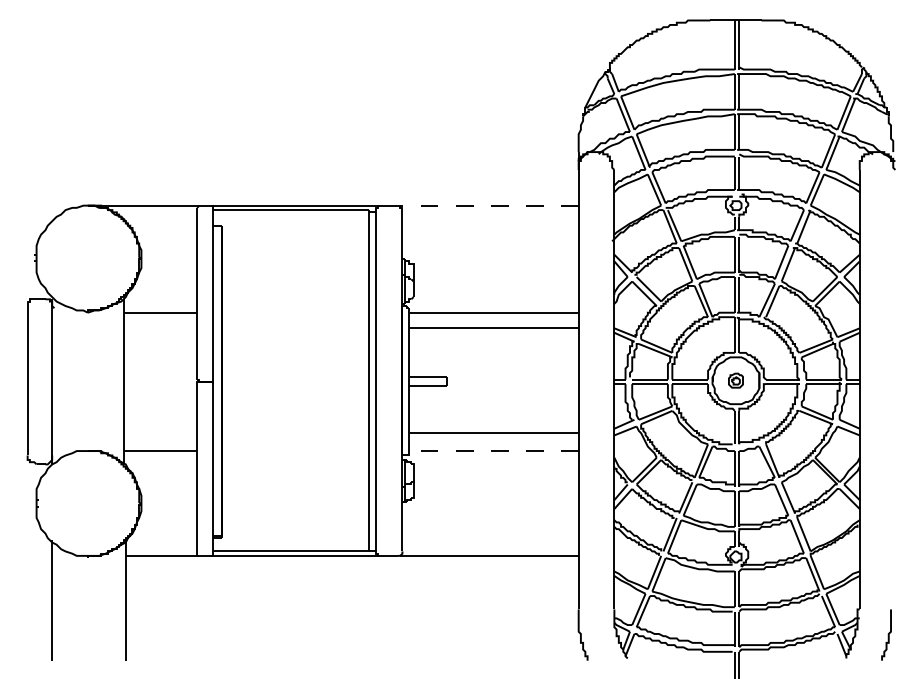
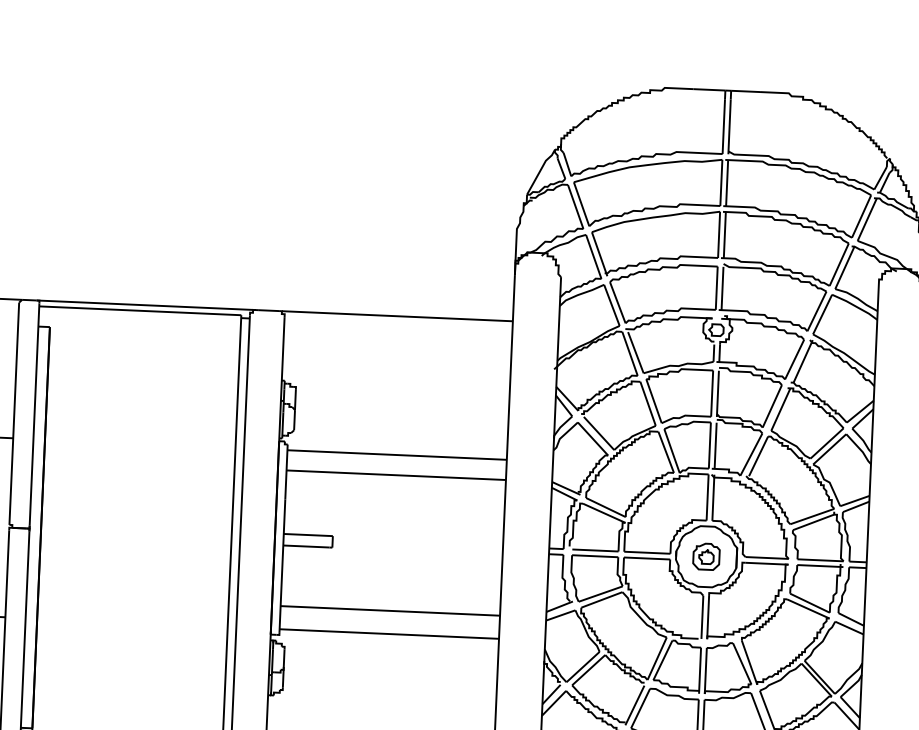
line: (488, 205) -> (396, 316), dashed -> solid
part: (735, 380) -> (705, 556), size x1.43
line: (493, 451) -> (388, 634), dashed -> solid

